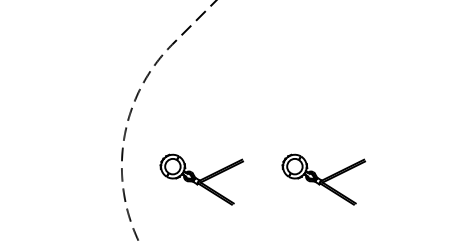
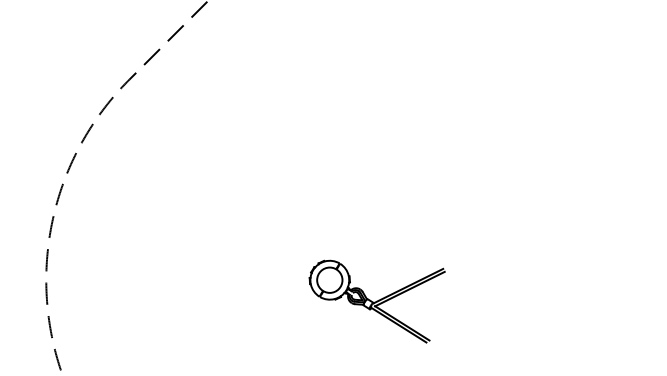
part: (201, 179) -> (176, 301), removed

